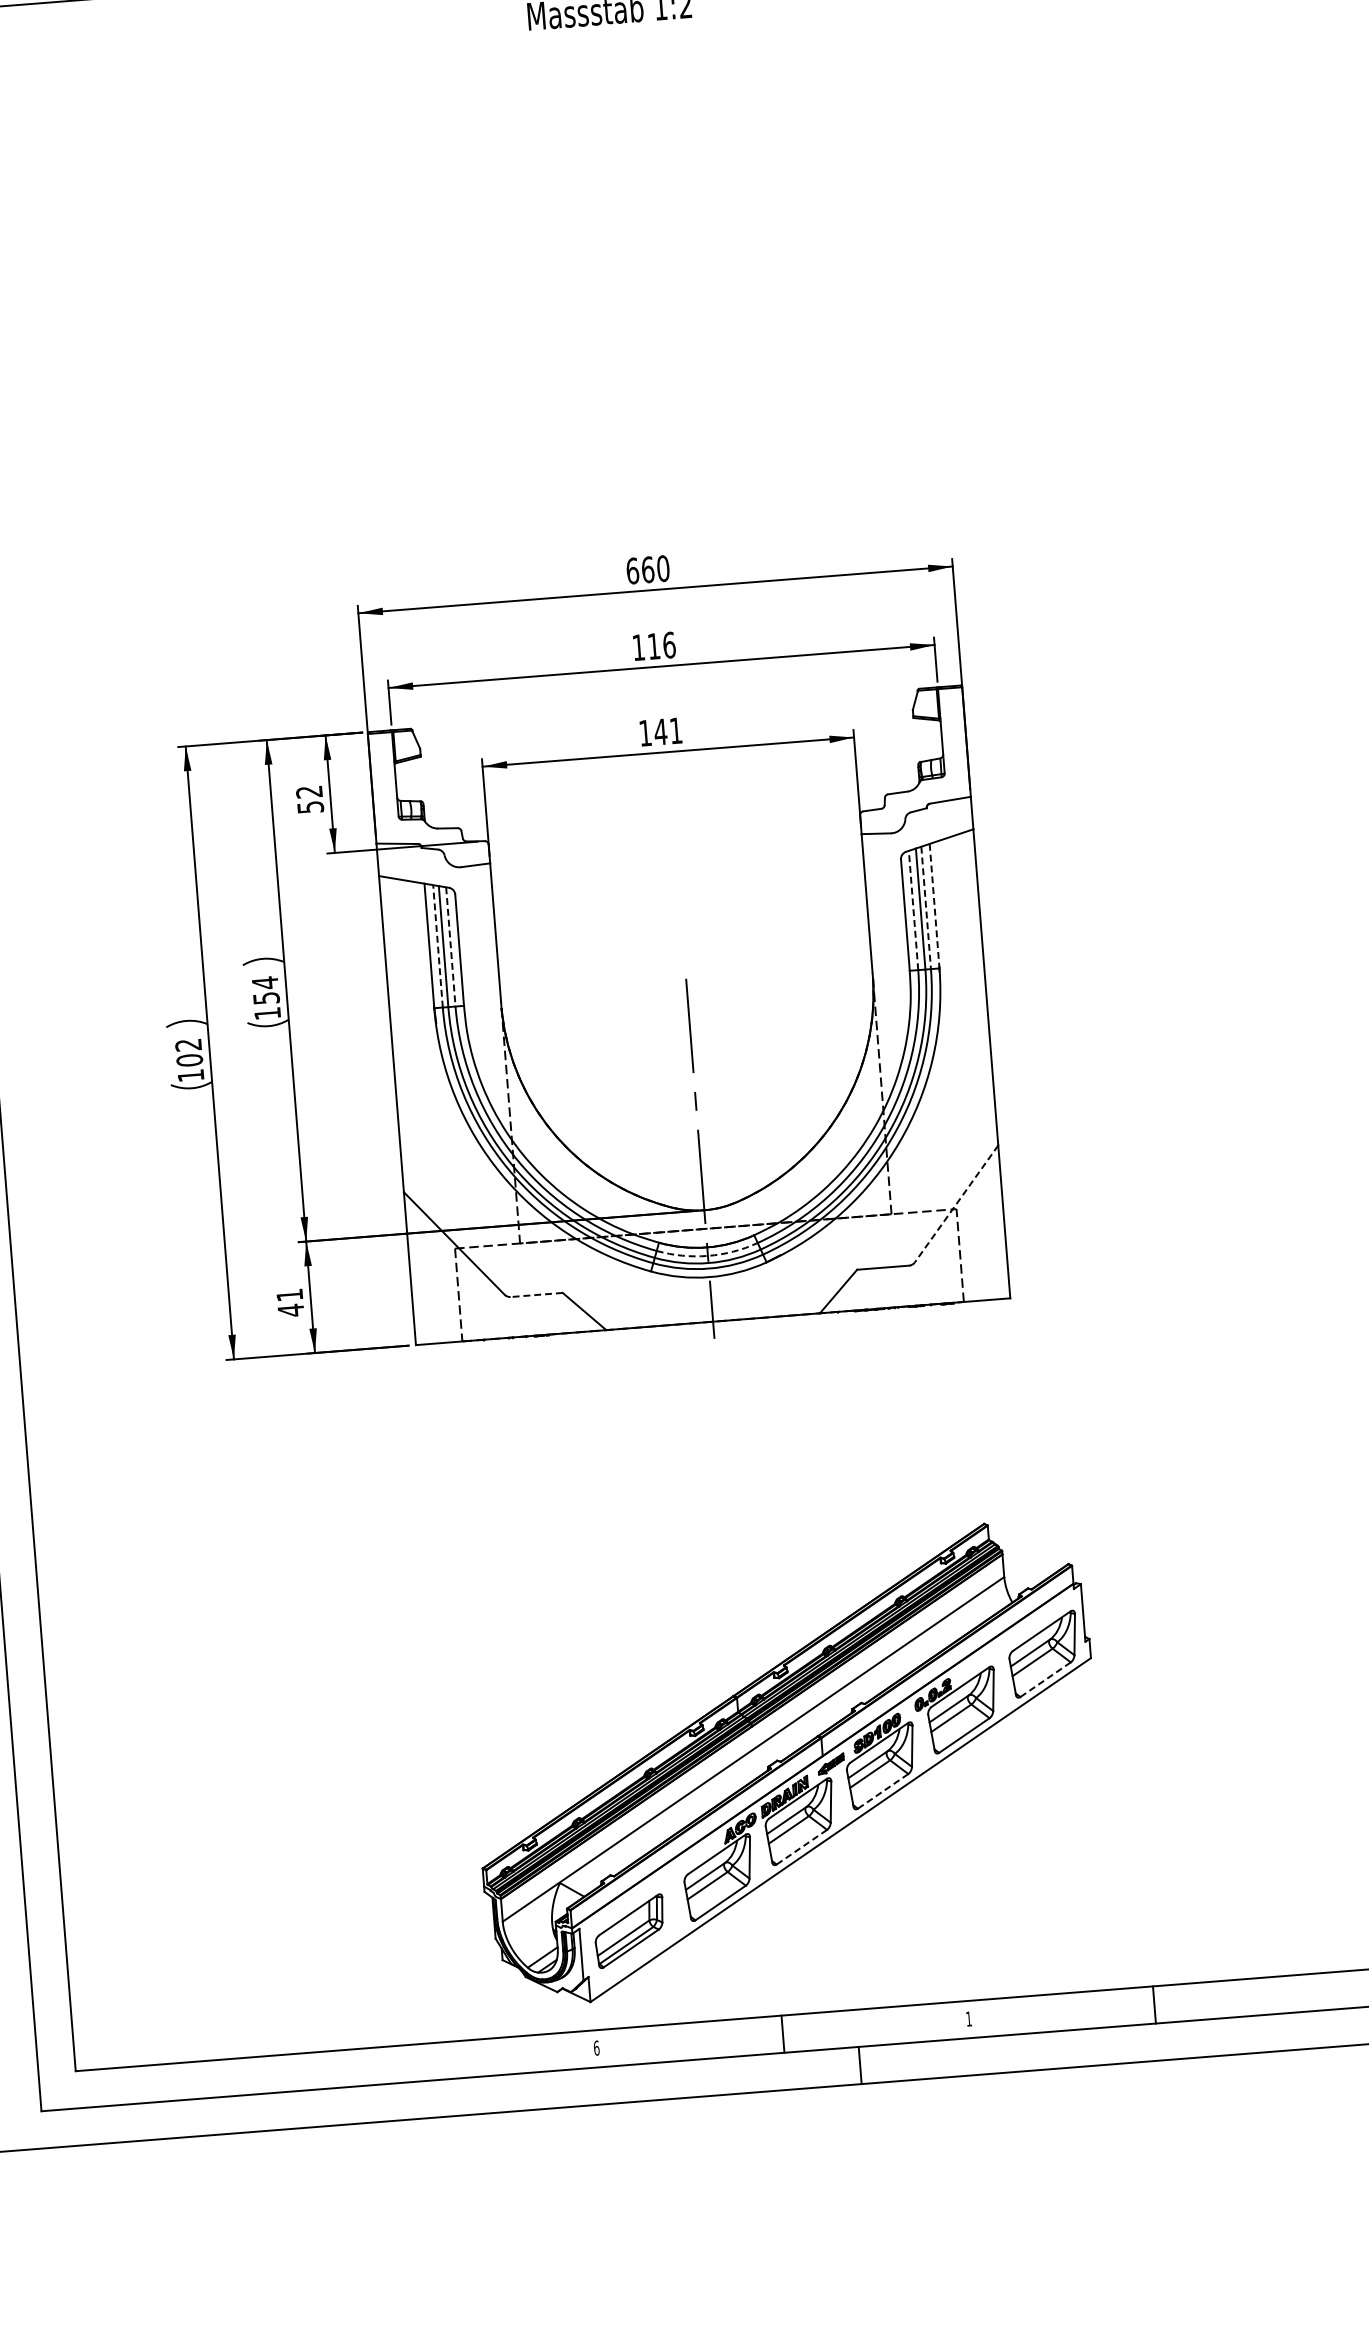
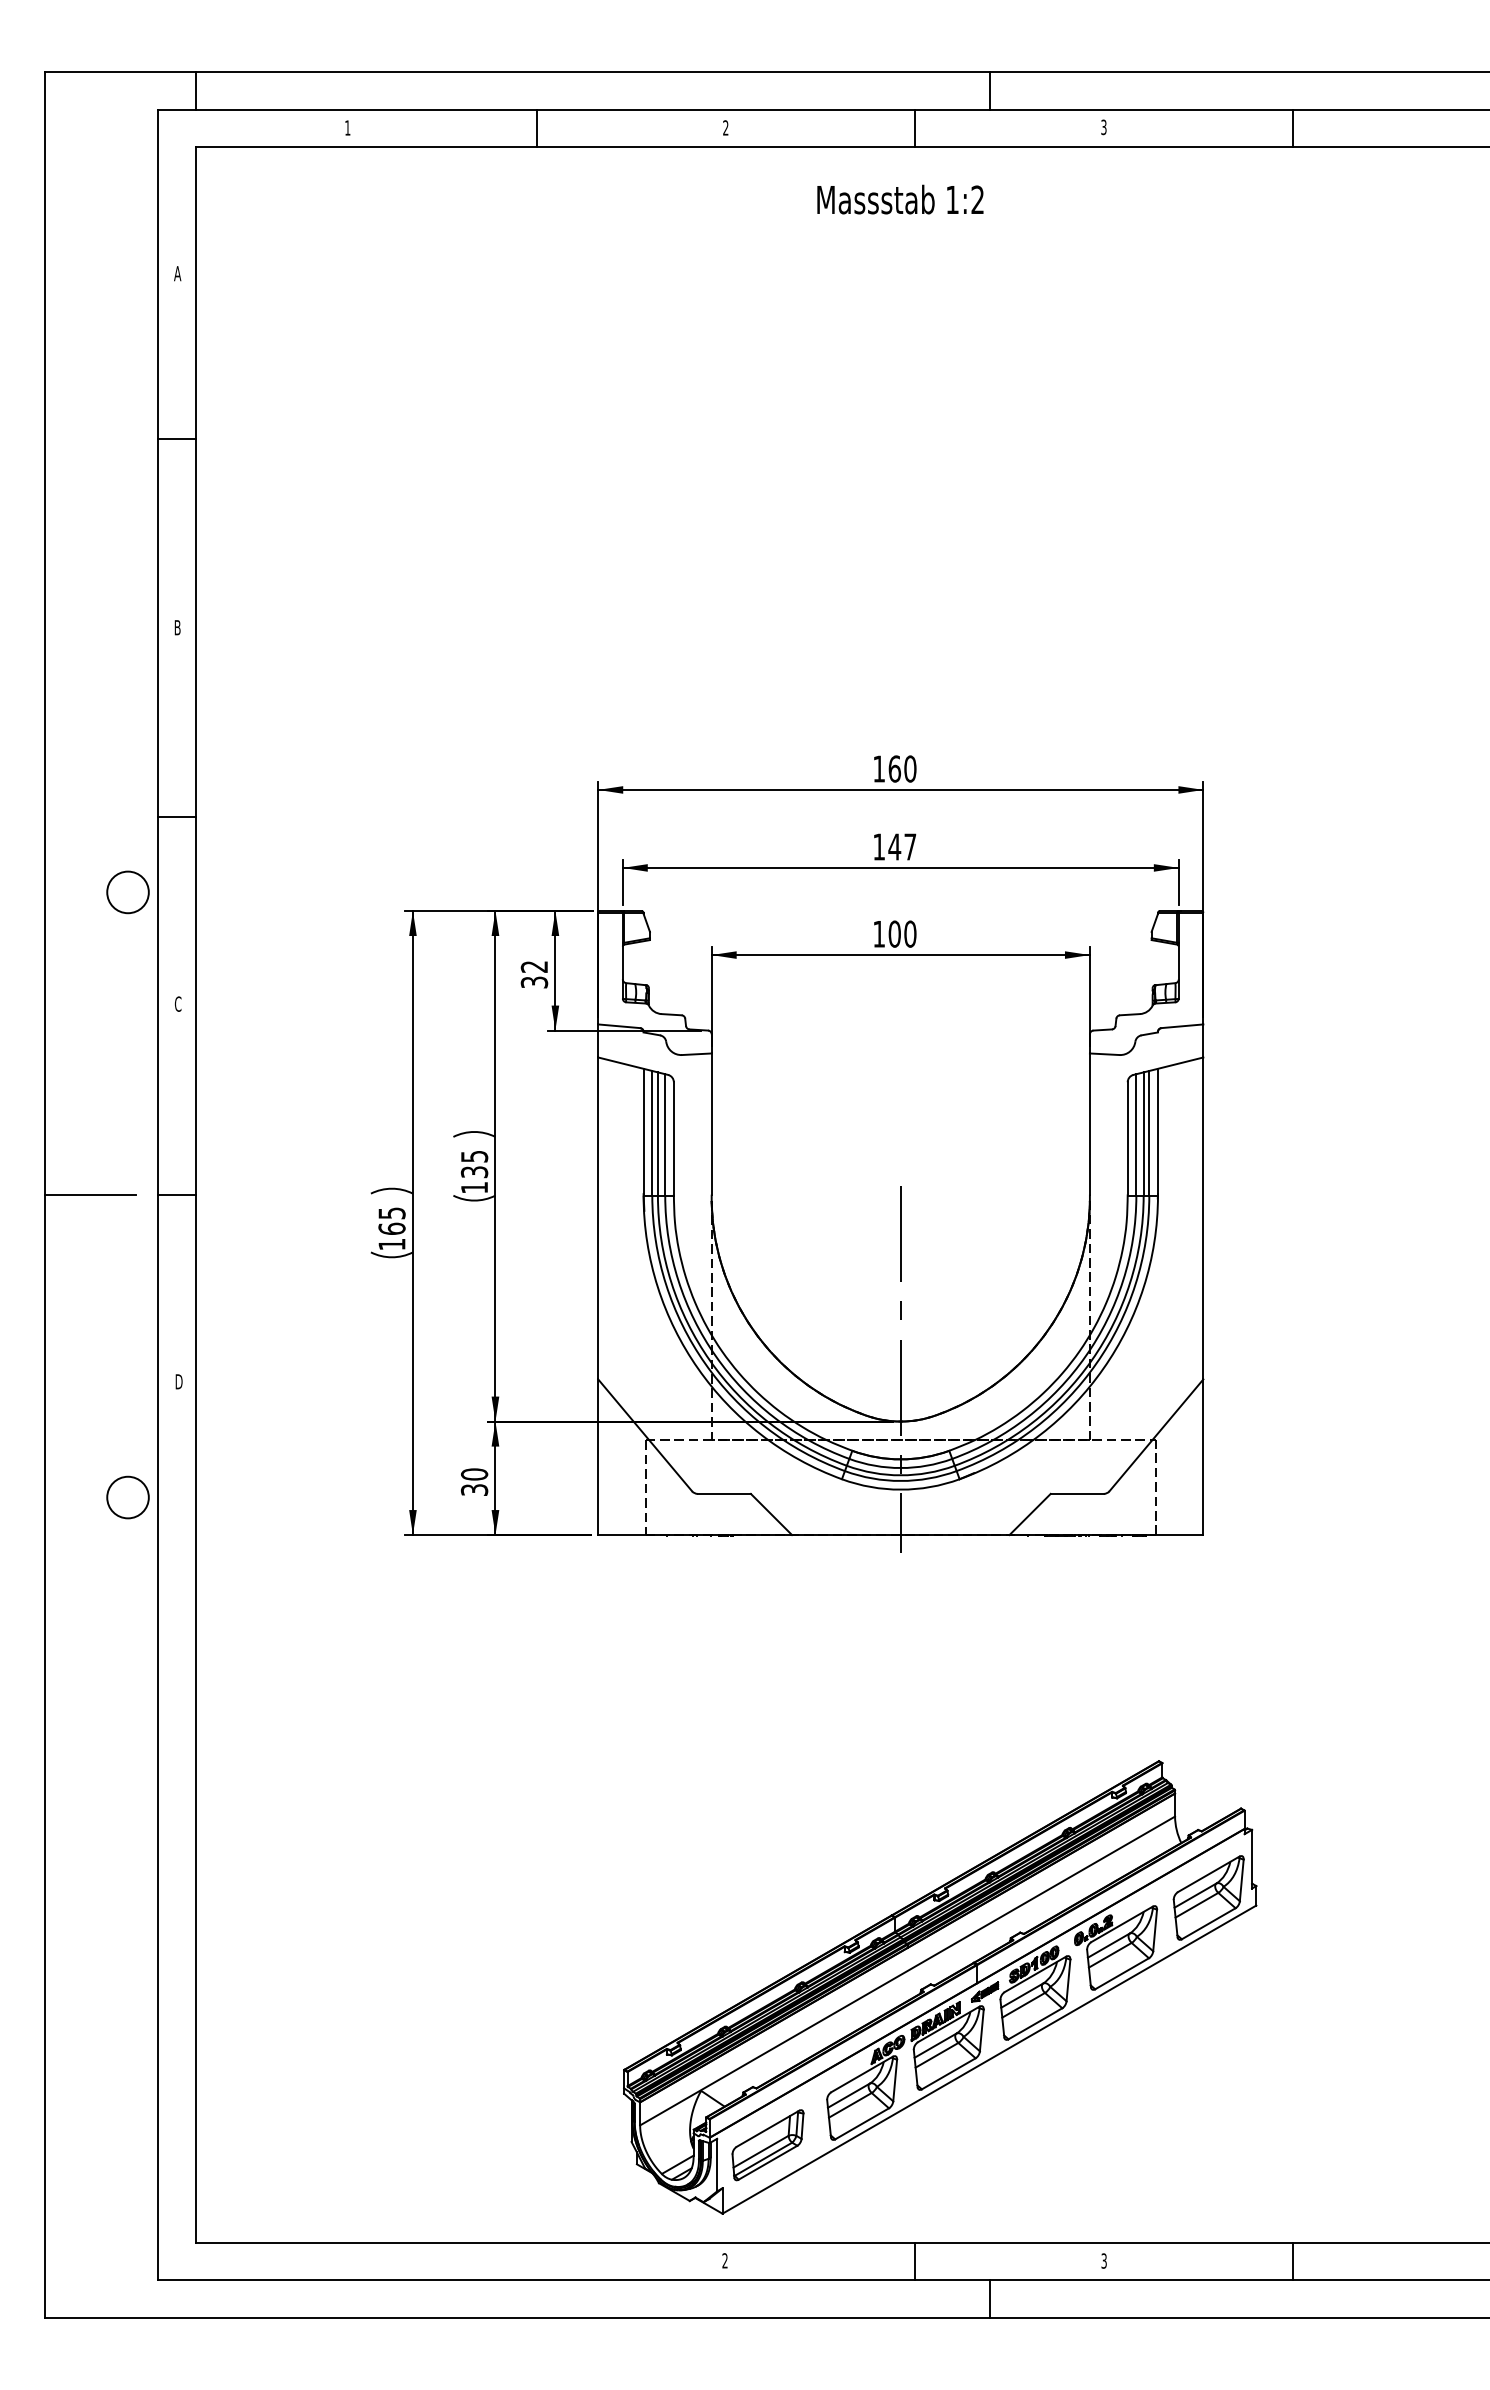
text: (632, 570) -> (879, 768), 660 -> 160
text: (661, 645) -> (902, 846), 116 -> 147
text: (668, 730) -> (902, 933), 141 -> 100
text: (309, 806) -> (533, 981), 52 -> 32
line: (934, 906) -> (1157, 1132), dashed -> solid
line: (926, 908) -> (1149, 1133), dashed -> solid
line: (913, 910) -> (1136, 1134), dashed -> solid
line: (438, 945) -> (652, 1132), dashed -> solid
line: (451, 946) -> (665, 1134), dashed -> solid
text: (265, 989) -> (474, 1163), 154 -> 135
text: (188, 1052) -> (391, 1220), 102 -> 165
line: (956, 1204) -> (1156, 1435), dashed -> solid
arc: (707, 1256) -> (900, 1468), dashed -> solid
line: (536, 1294) -> (724, 1493), dashed -> solid
text: (290, 1303) -> (474, 1482), 41 -> 30
line: (1045, 1680) -> (1208, 1924), dashed -> solid
line: (883, 1792) -> (1035, 2024), dashed -> solid
line: (801, 1847) -> (948, 2074), dashed -> solid
text: (968, 2018) -> (1103, 2260), 1 -> 3
text: (596, 2047) -> (724, 2260), 6 -> 2

